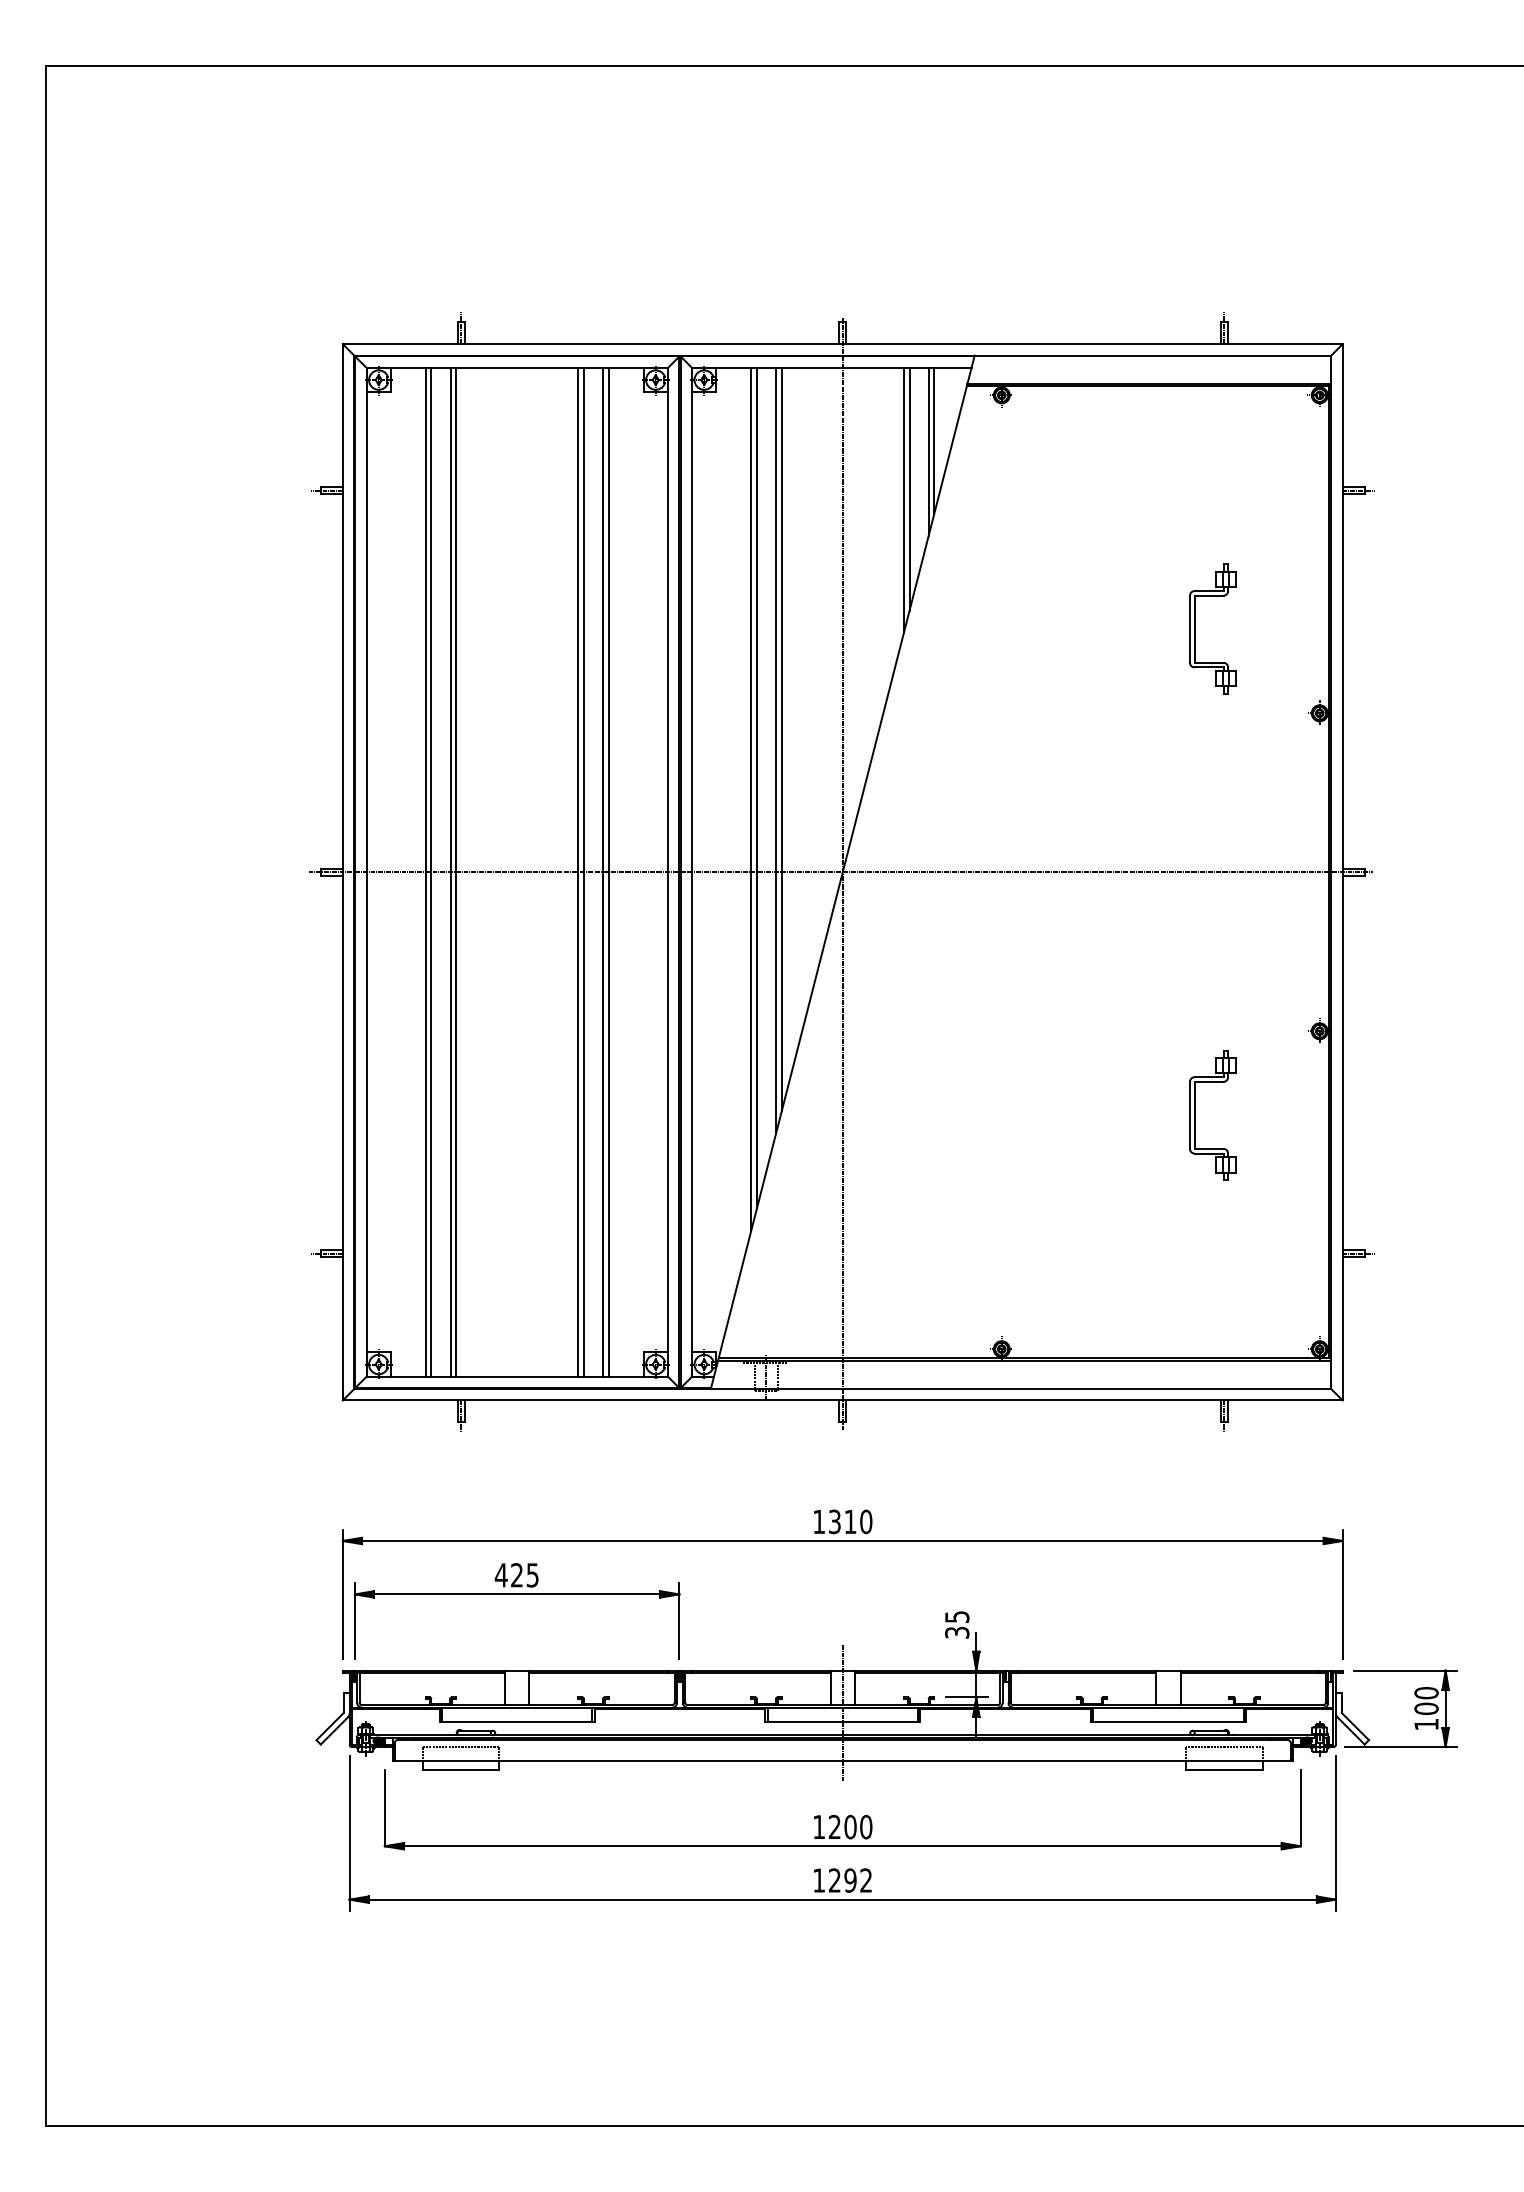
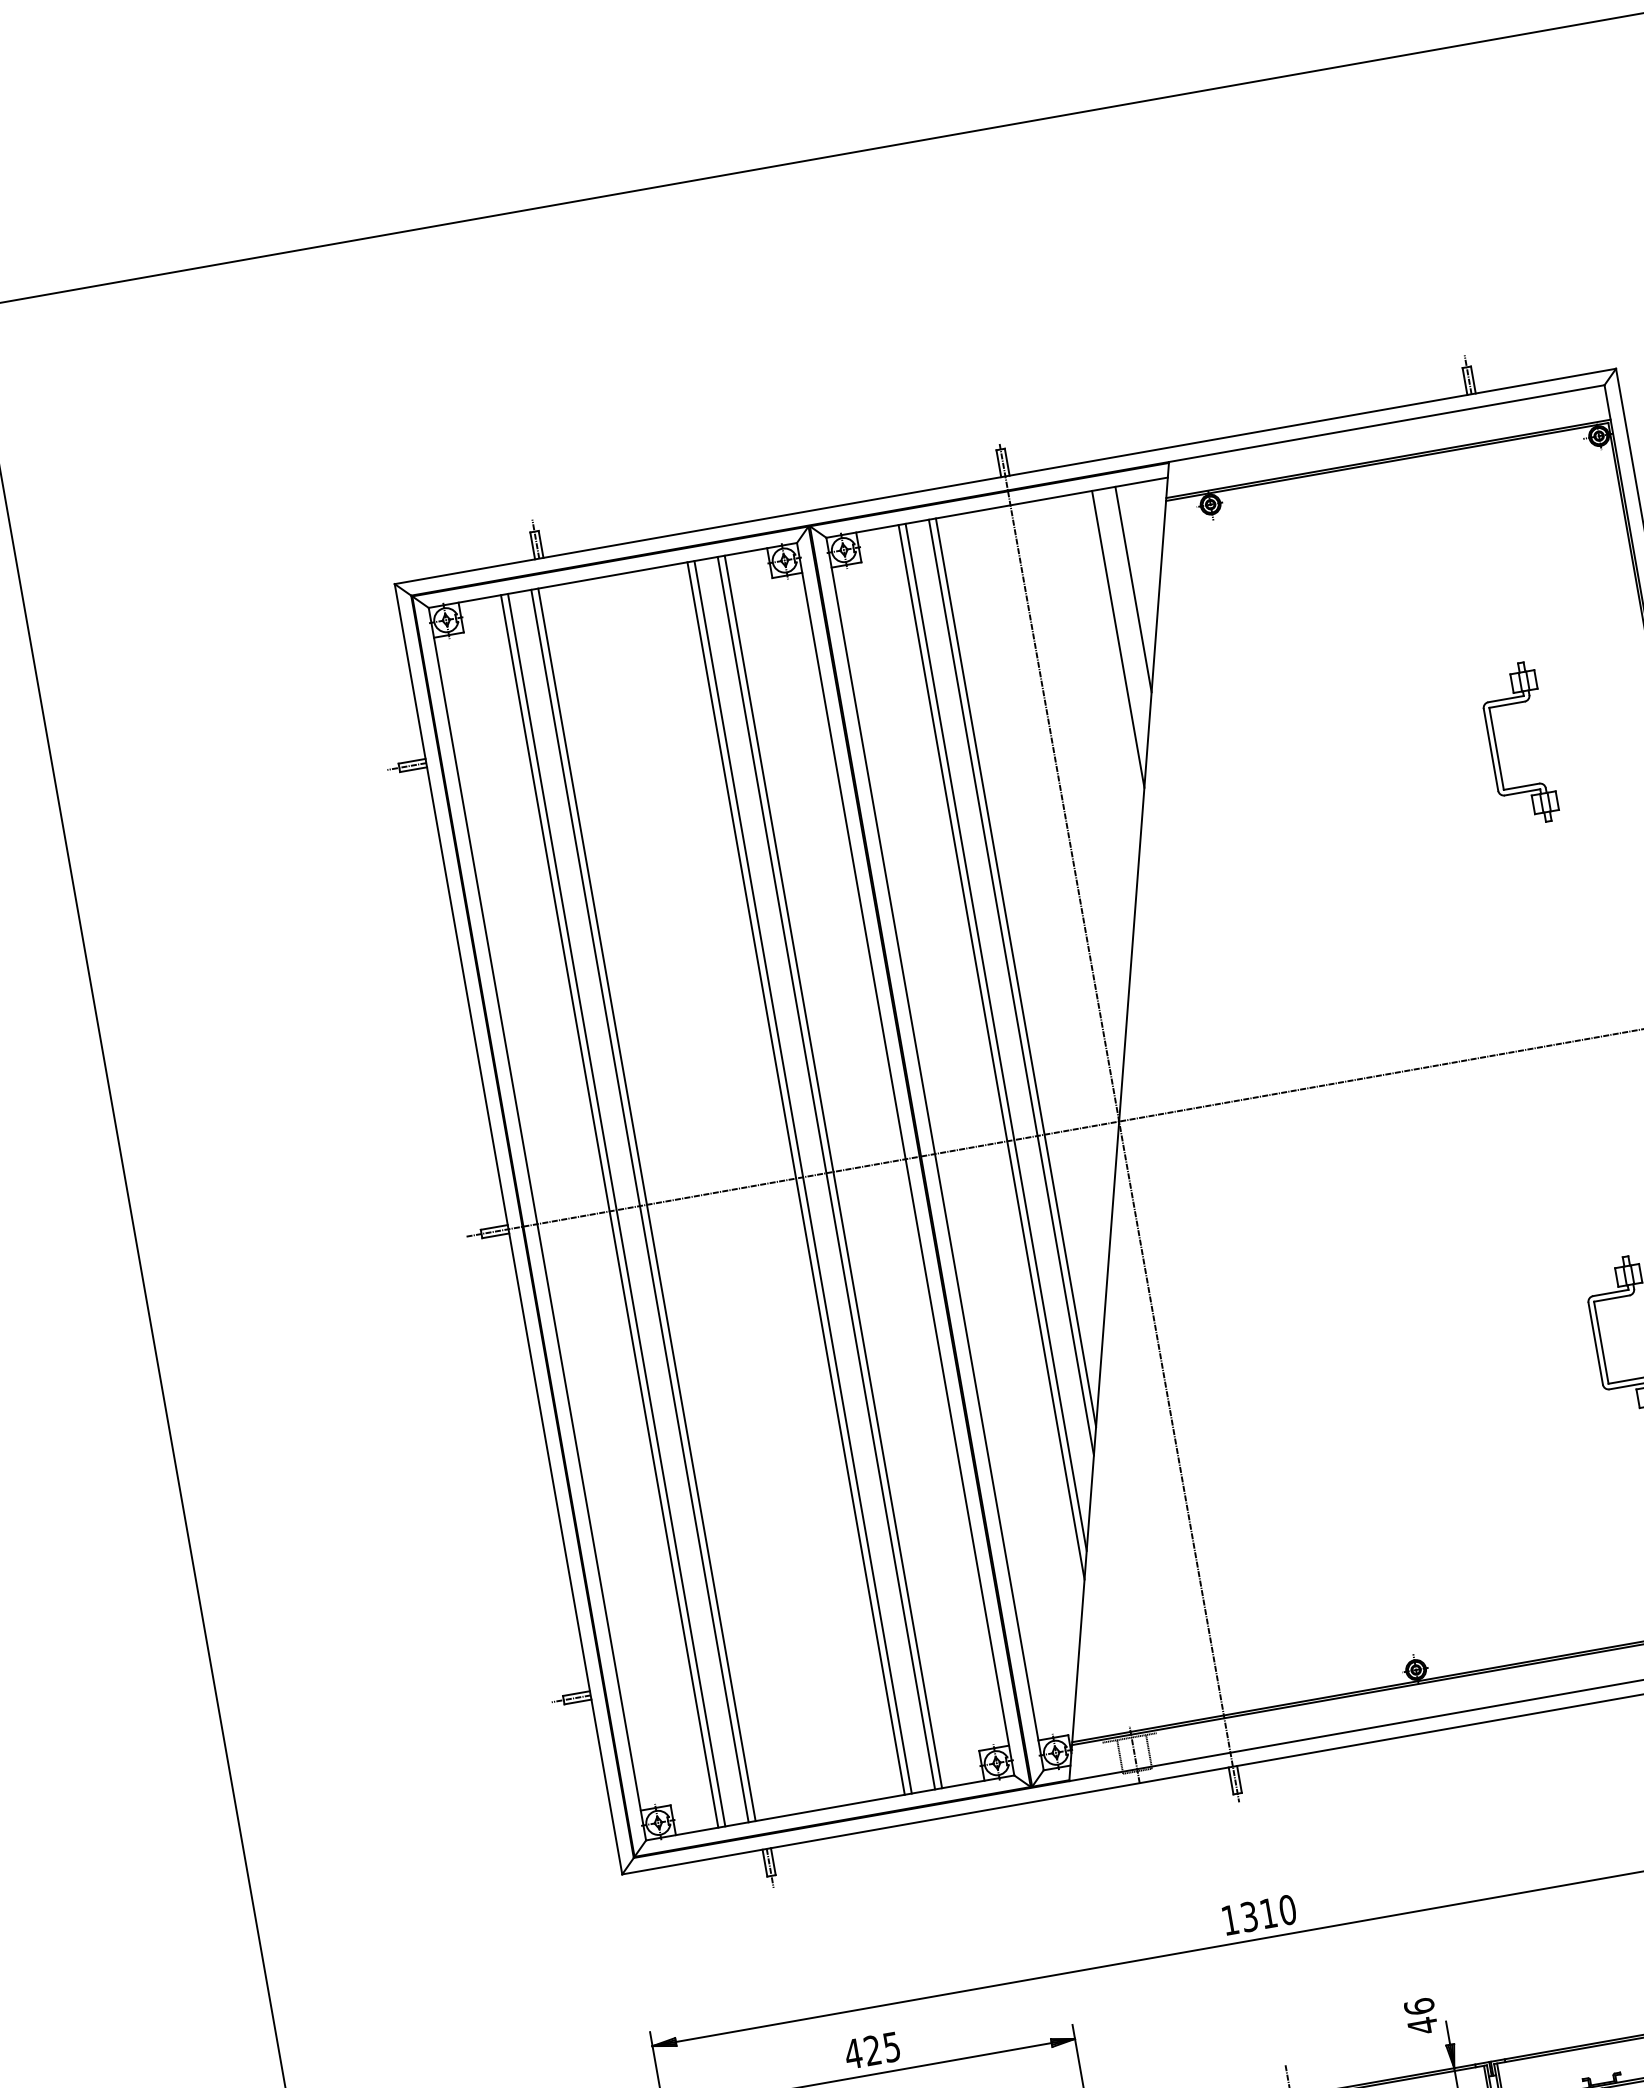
line: (934, 440) -> (1138, 574), removed
line: (903, 500) -> (1113, 654), removed
text: (957, 1624) -> (1421, 2015), 35 -> 46

